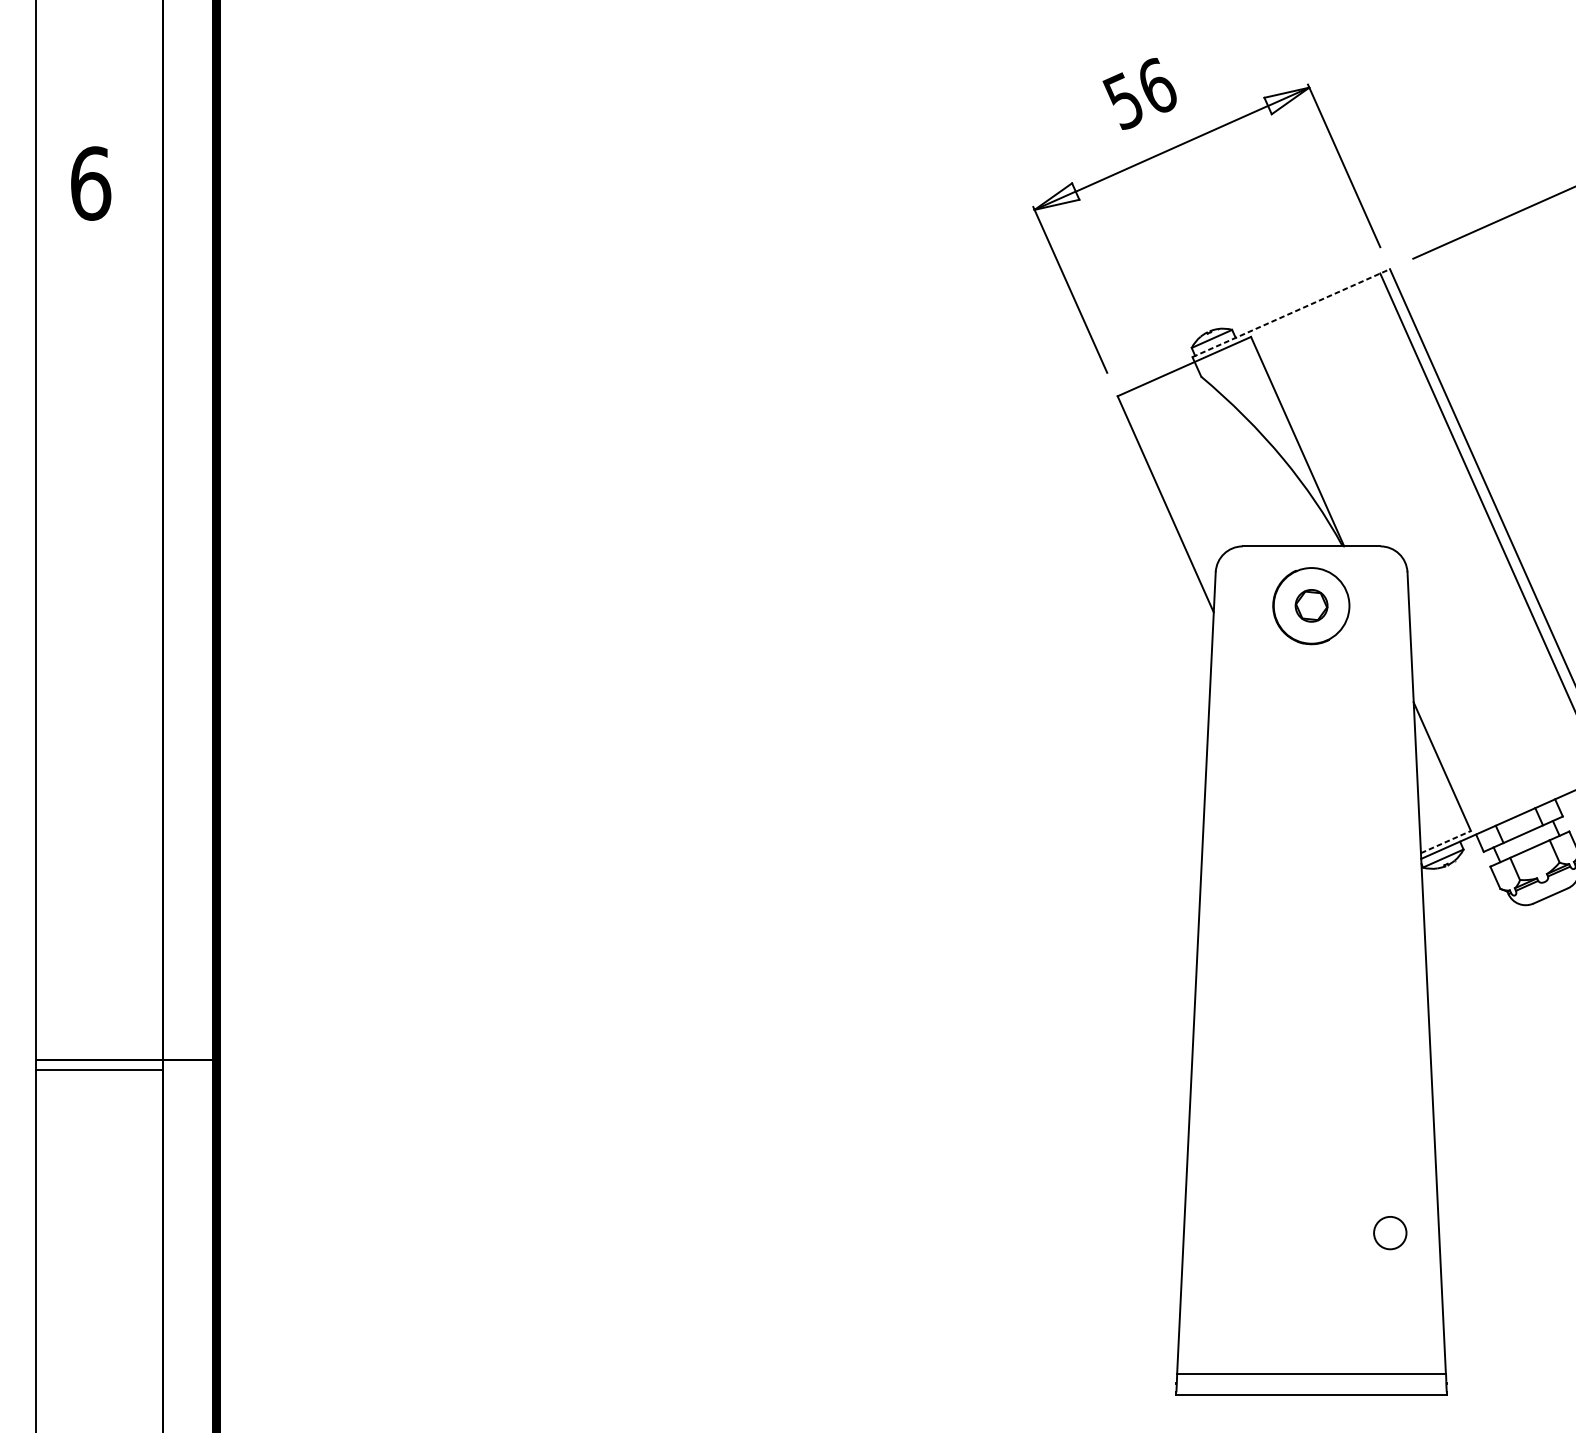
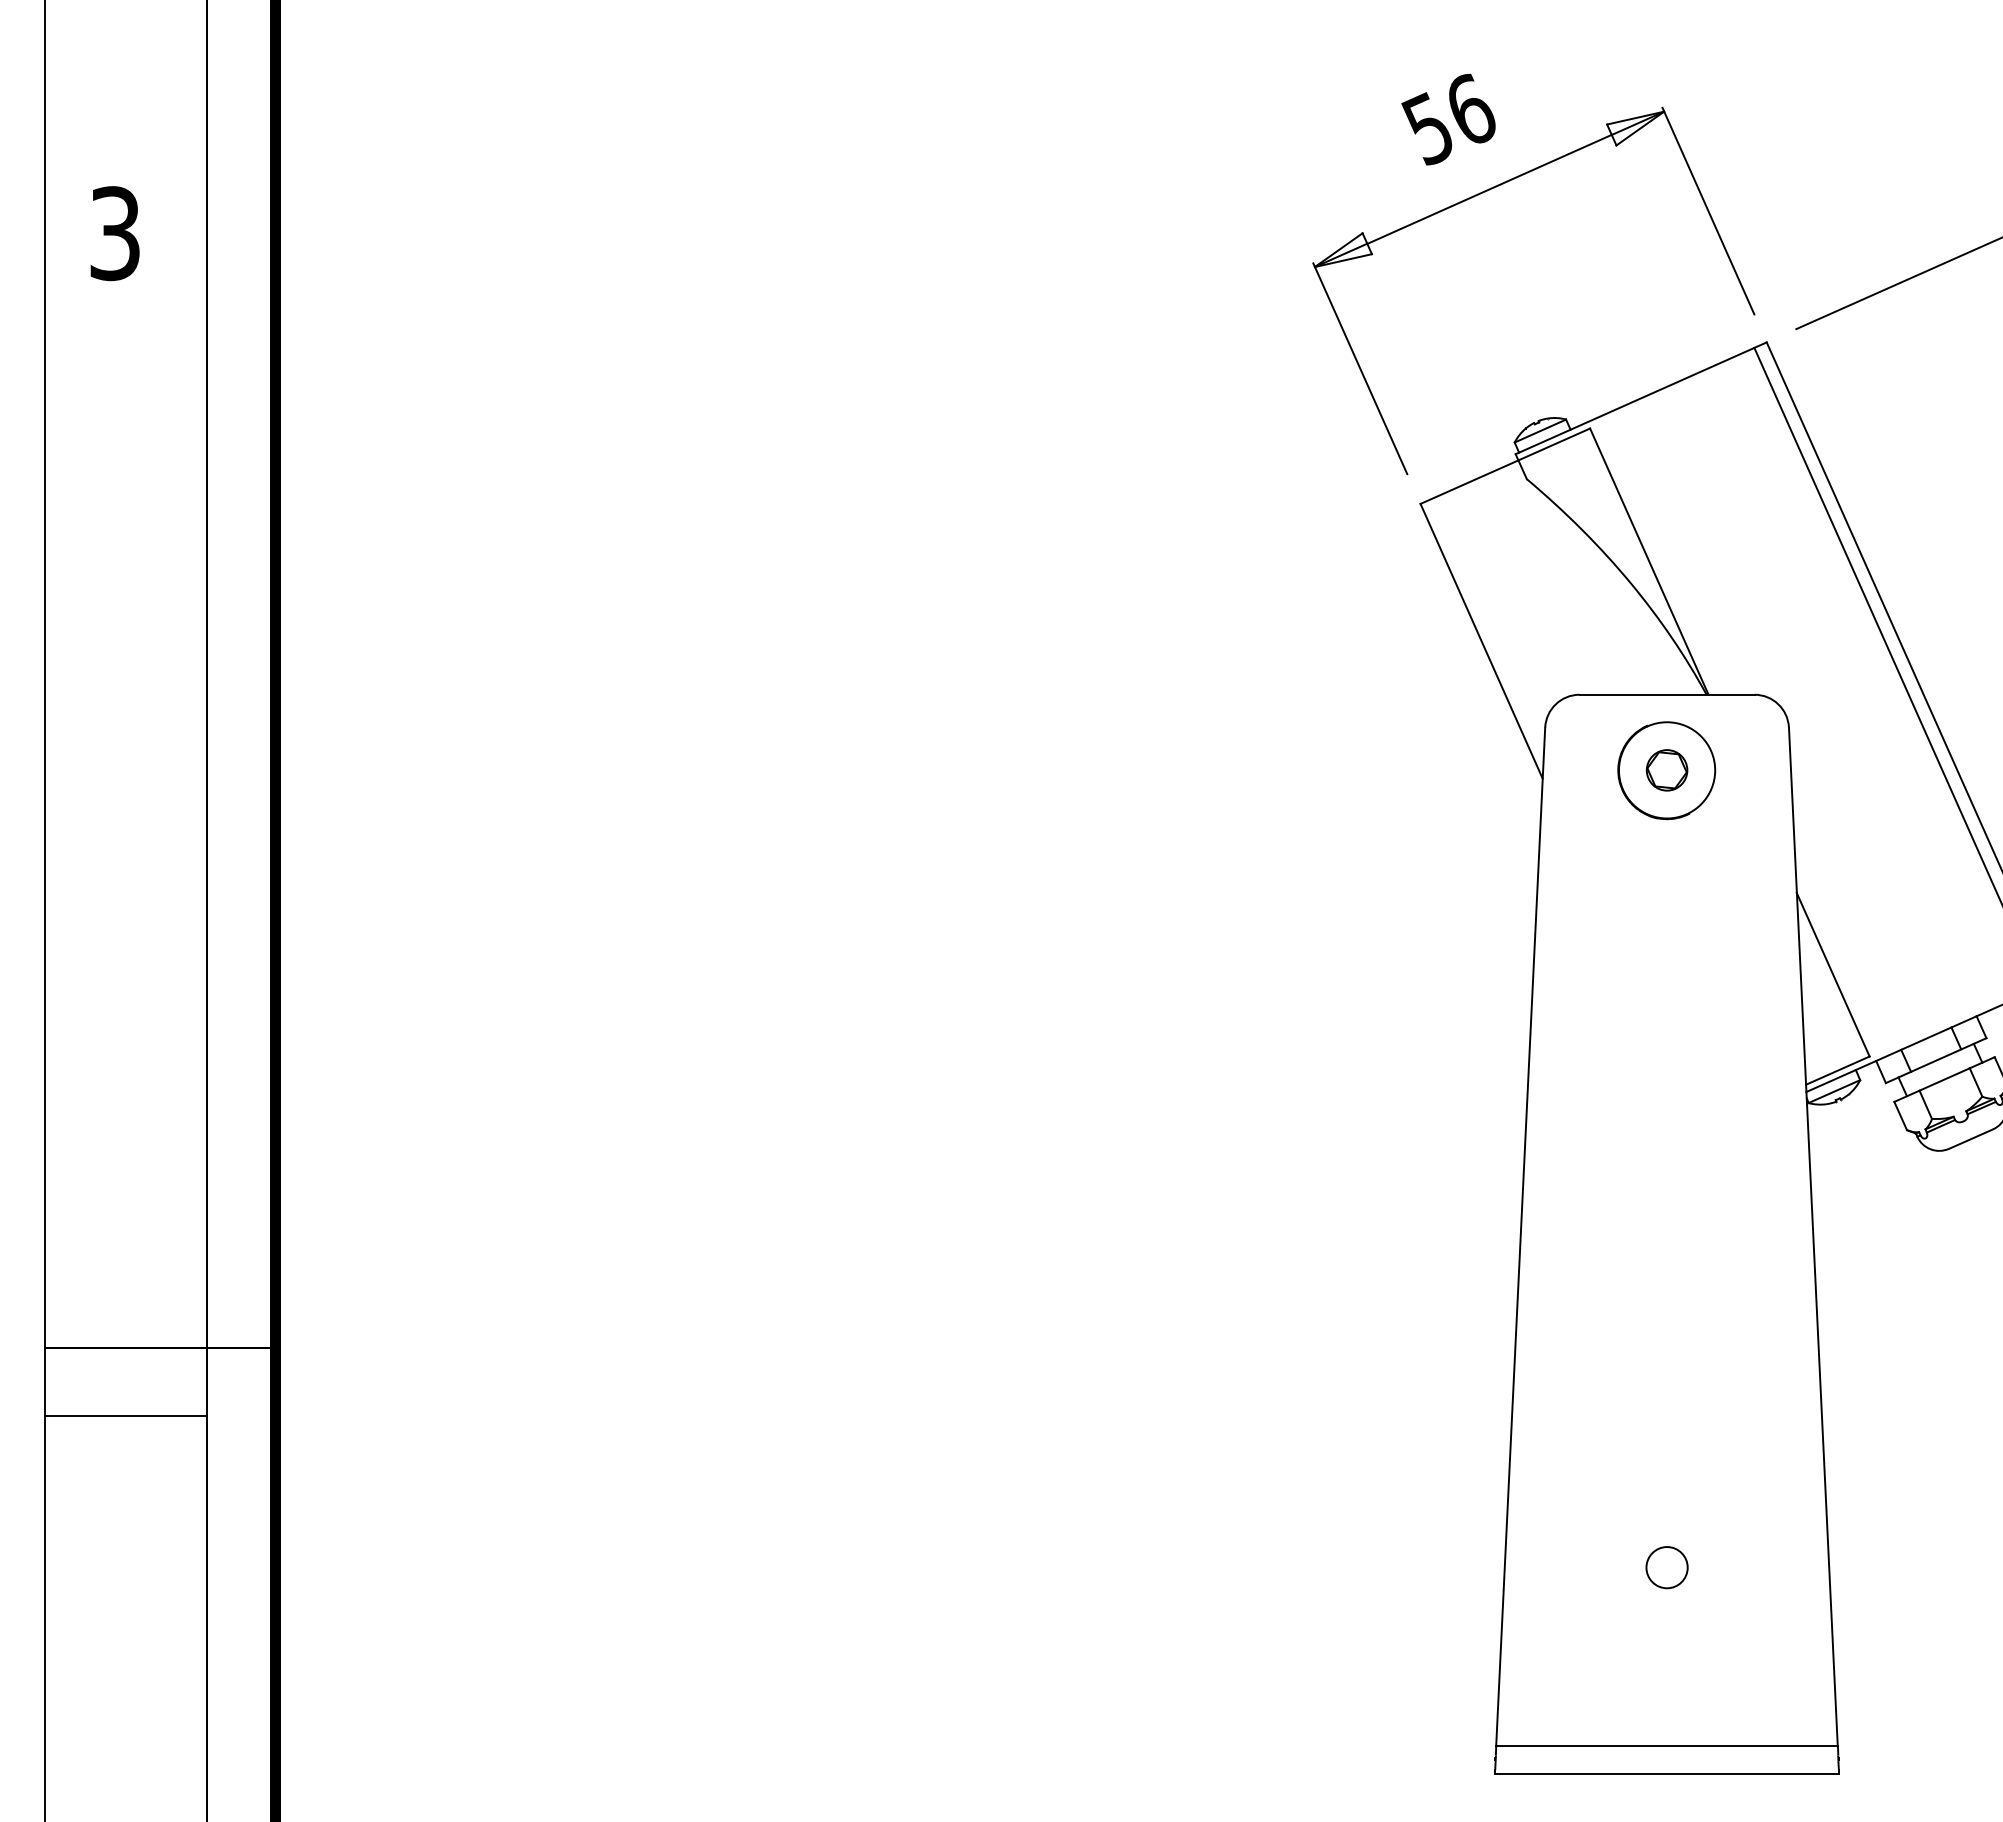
text: (90, 183) -> (115, 233), 6 -> 3
line: (1291, 313) -> (1641, 398), dashed -> solid
line: (1445, 841) -> (1837, 1070), dashed -> solid
line: (98, 1070) -> (125, 1416), moved
circle: (1389, 1232) -> (1666, 1567), moved

